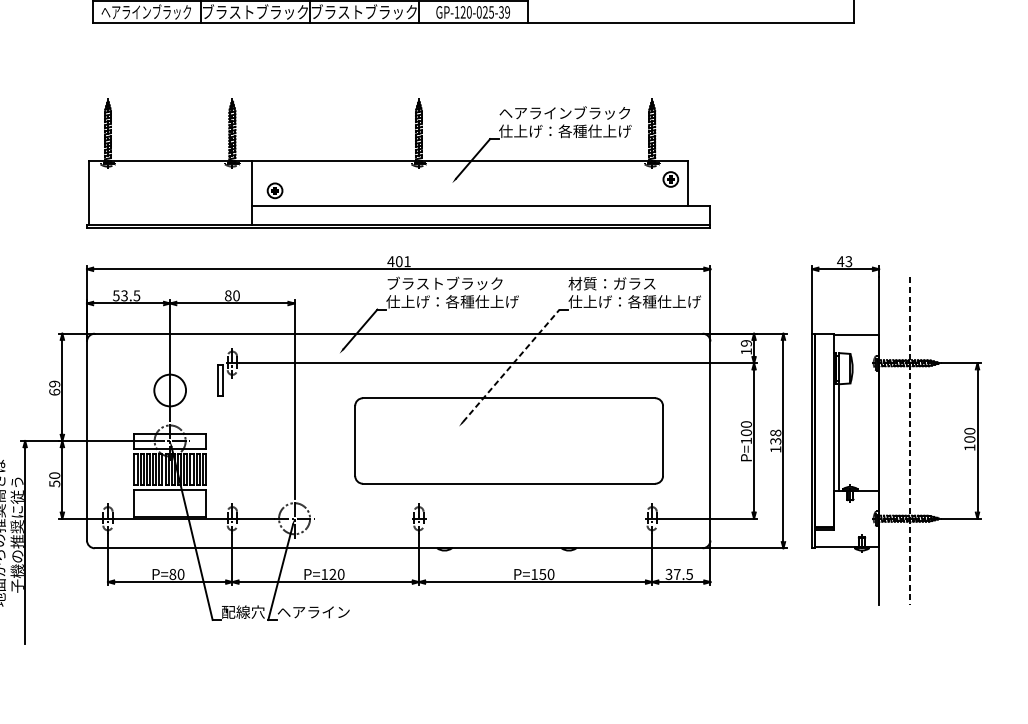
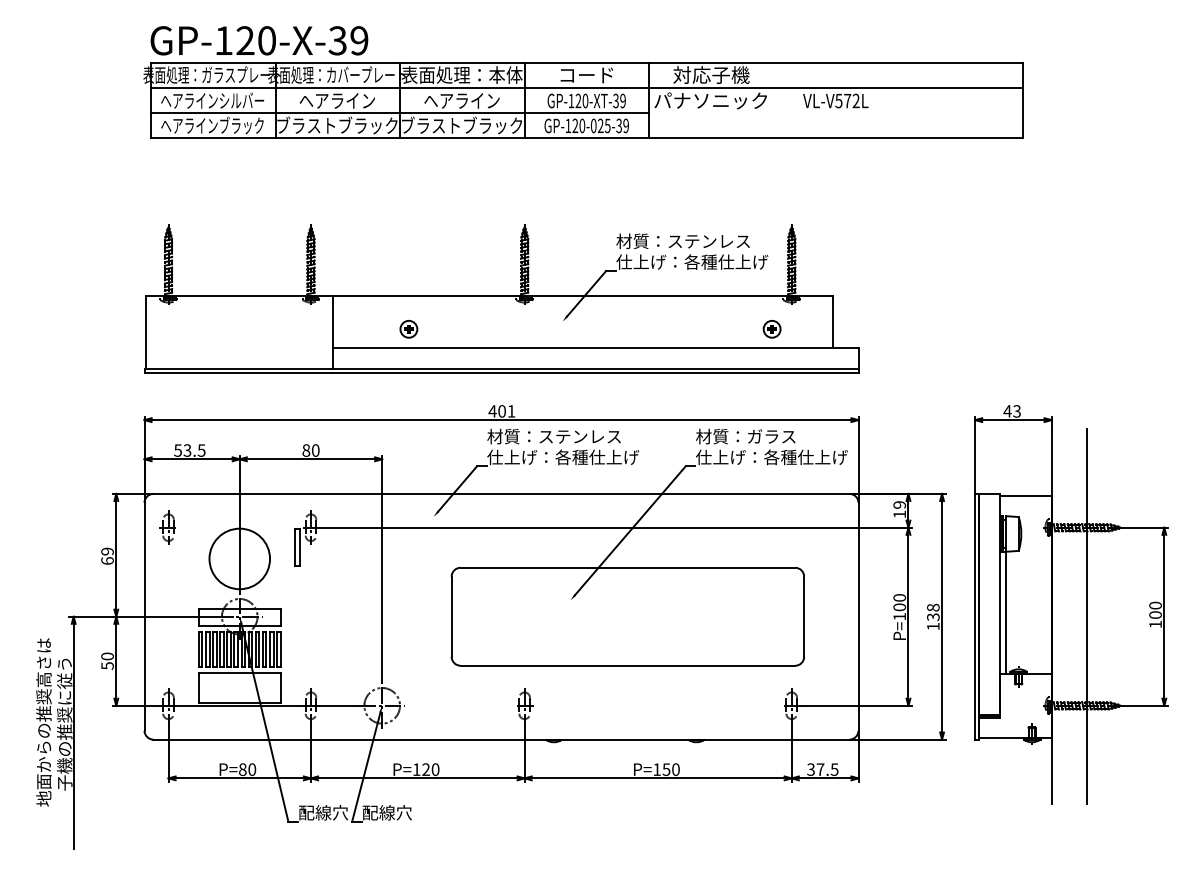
text: (564, 113) -> (691, 241), ヘアラインブラック -> 材質：ステンレス
part: (670, 179) -> (771, 329), moved
part: (274, 191) -> (408, 329), moved
text: (444, 283) -> (553, 436), ブラストブラック -> 材質：ステンレス
part: (107, 363) -> (167, 527), added
line: (511, 365) -> (630, 530), dashed -> solid
circle: (169, 390) -> (239, 558), size x1.67
line: (910, 441) -> (1087, 617), dashed -> solid
text: (313, 611) -> (403, 812), ヘアライン -> 配線穴

